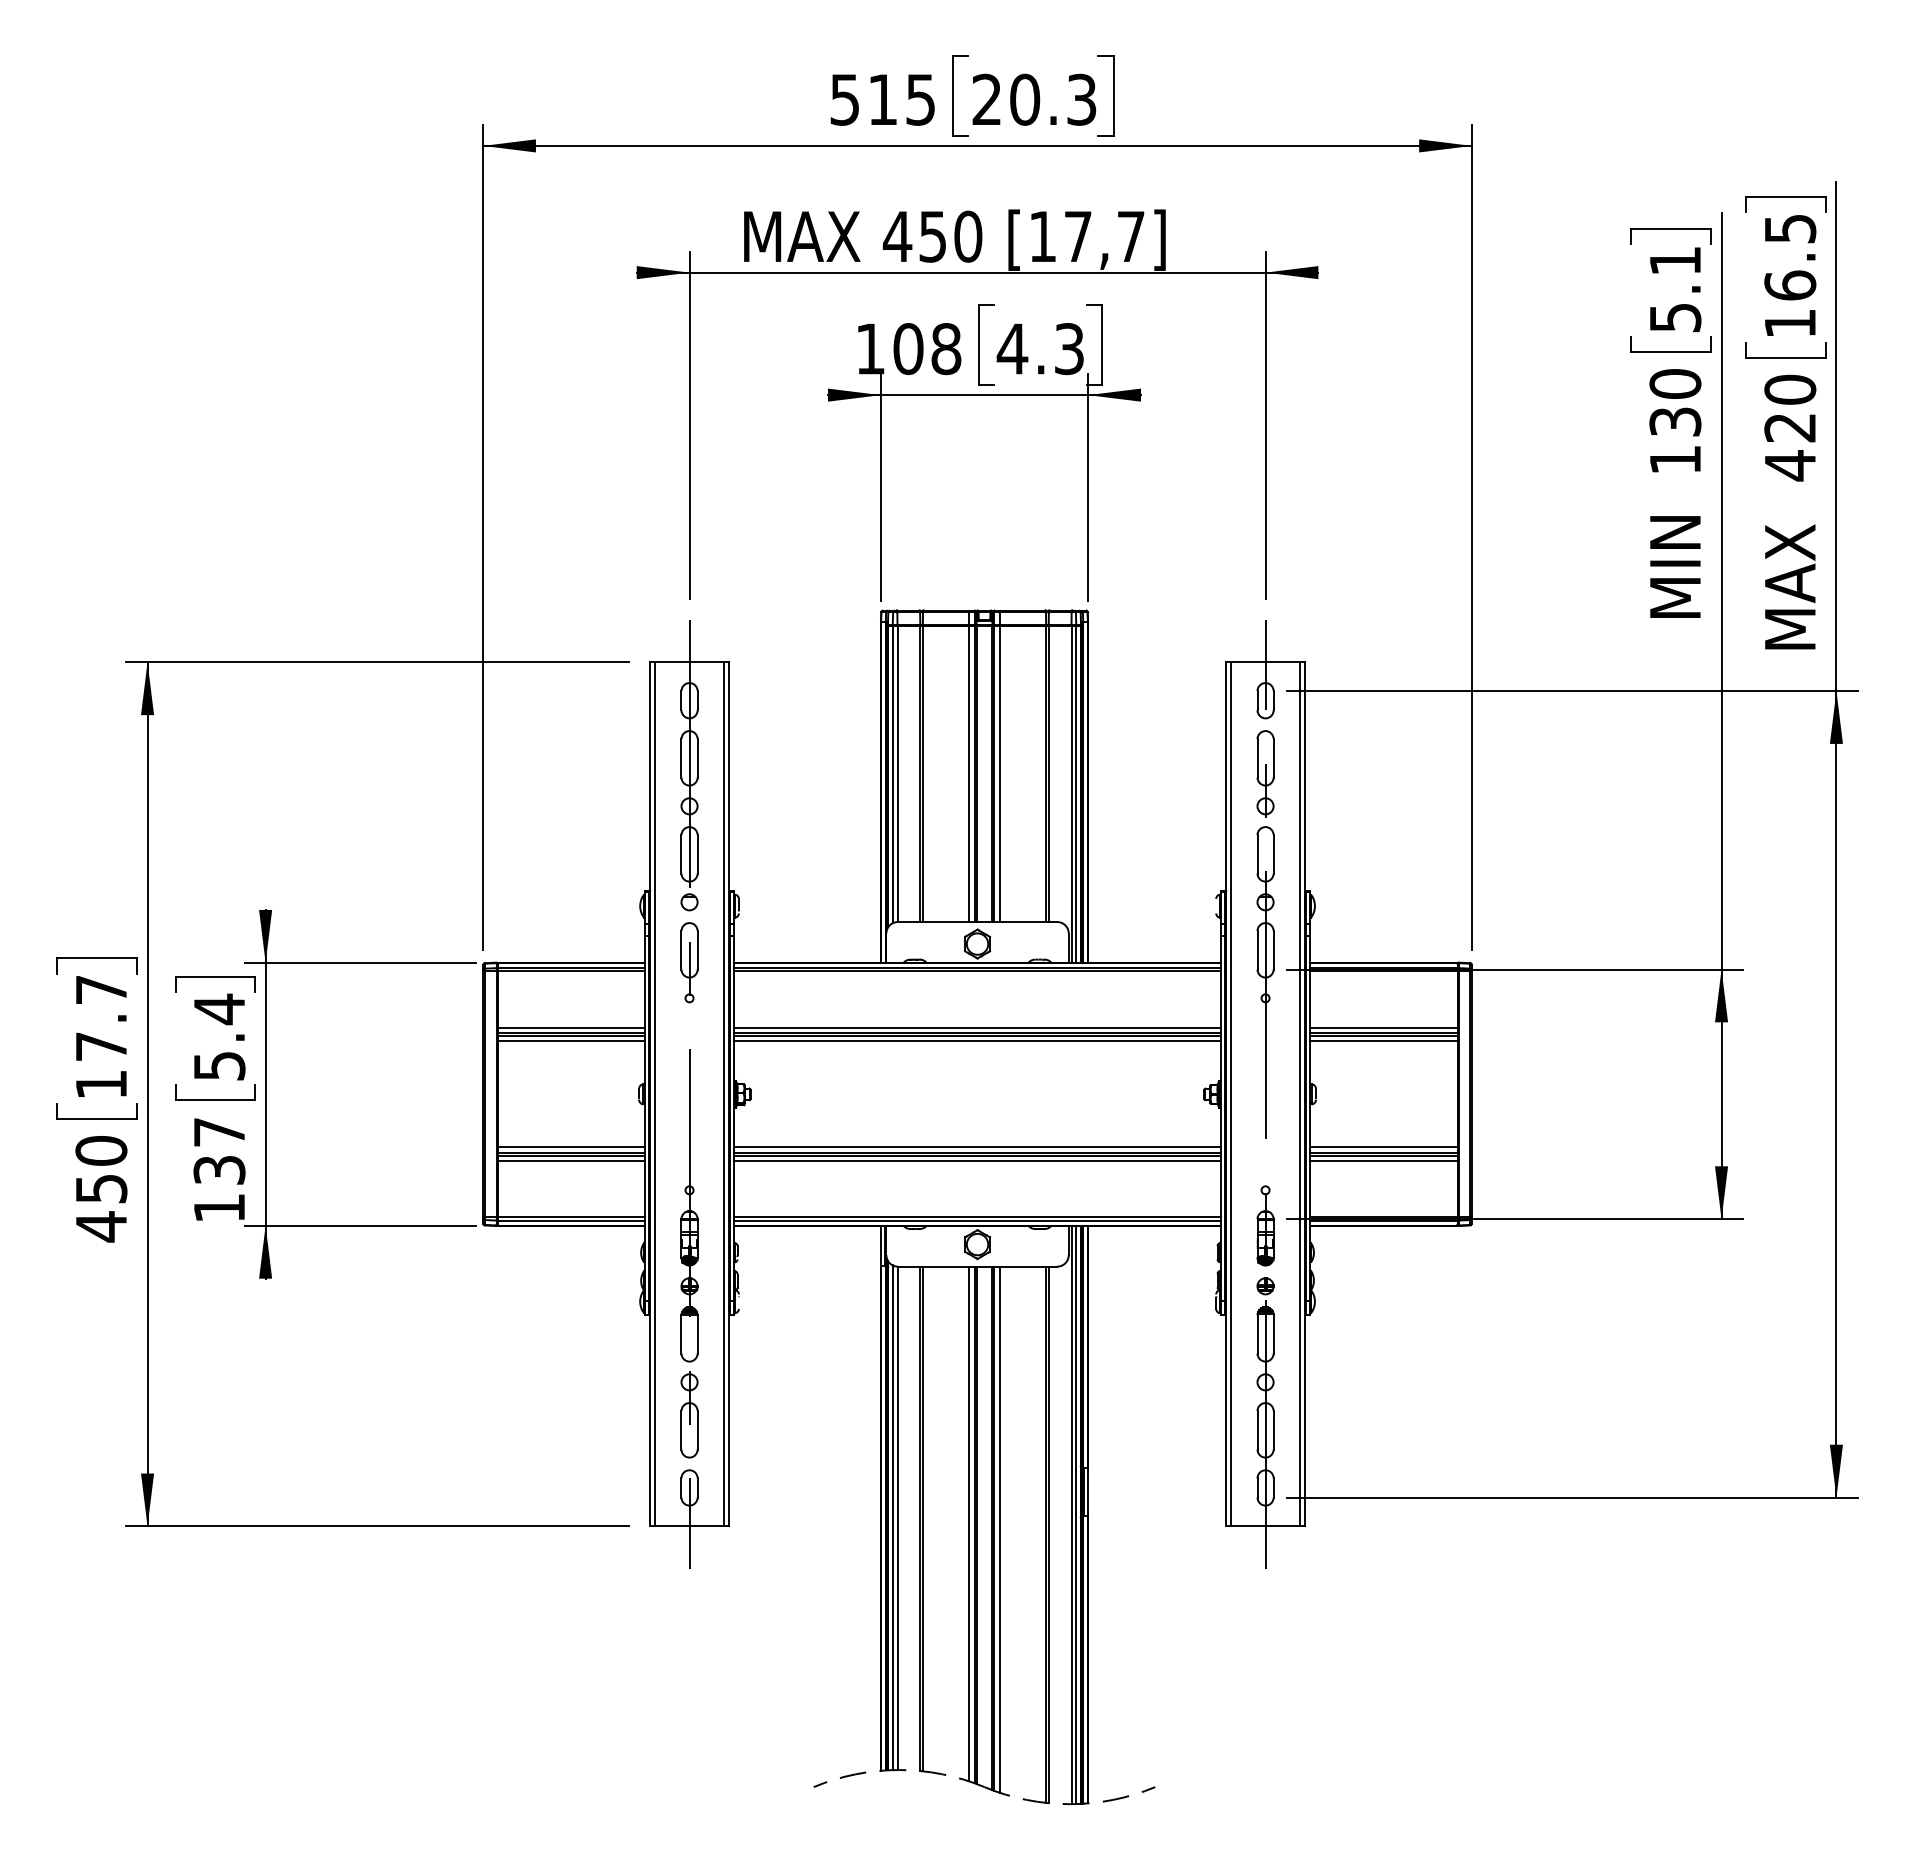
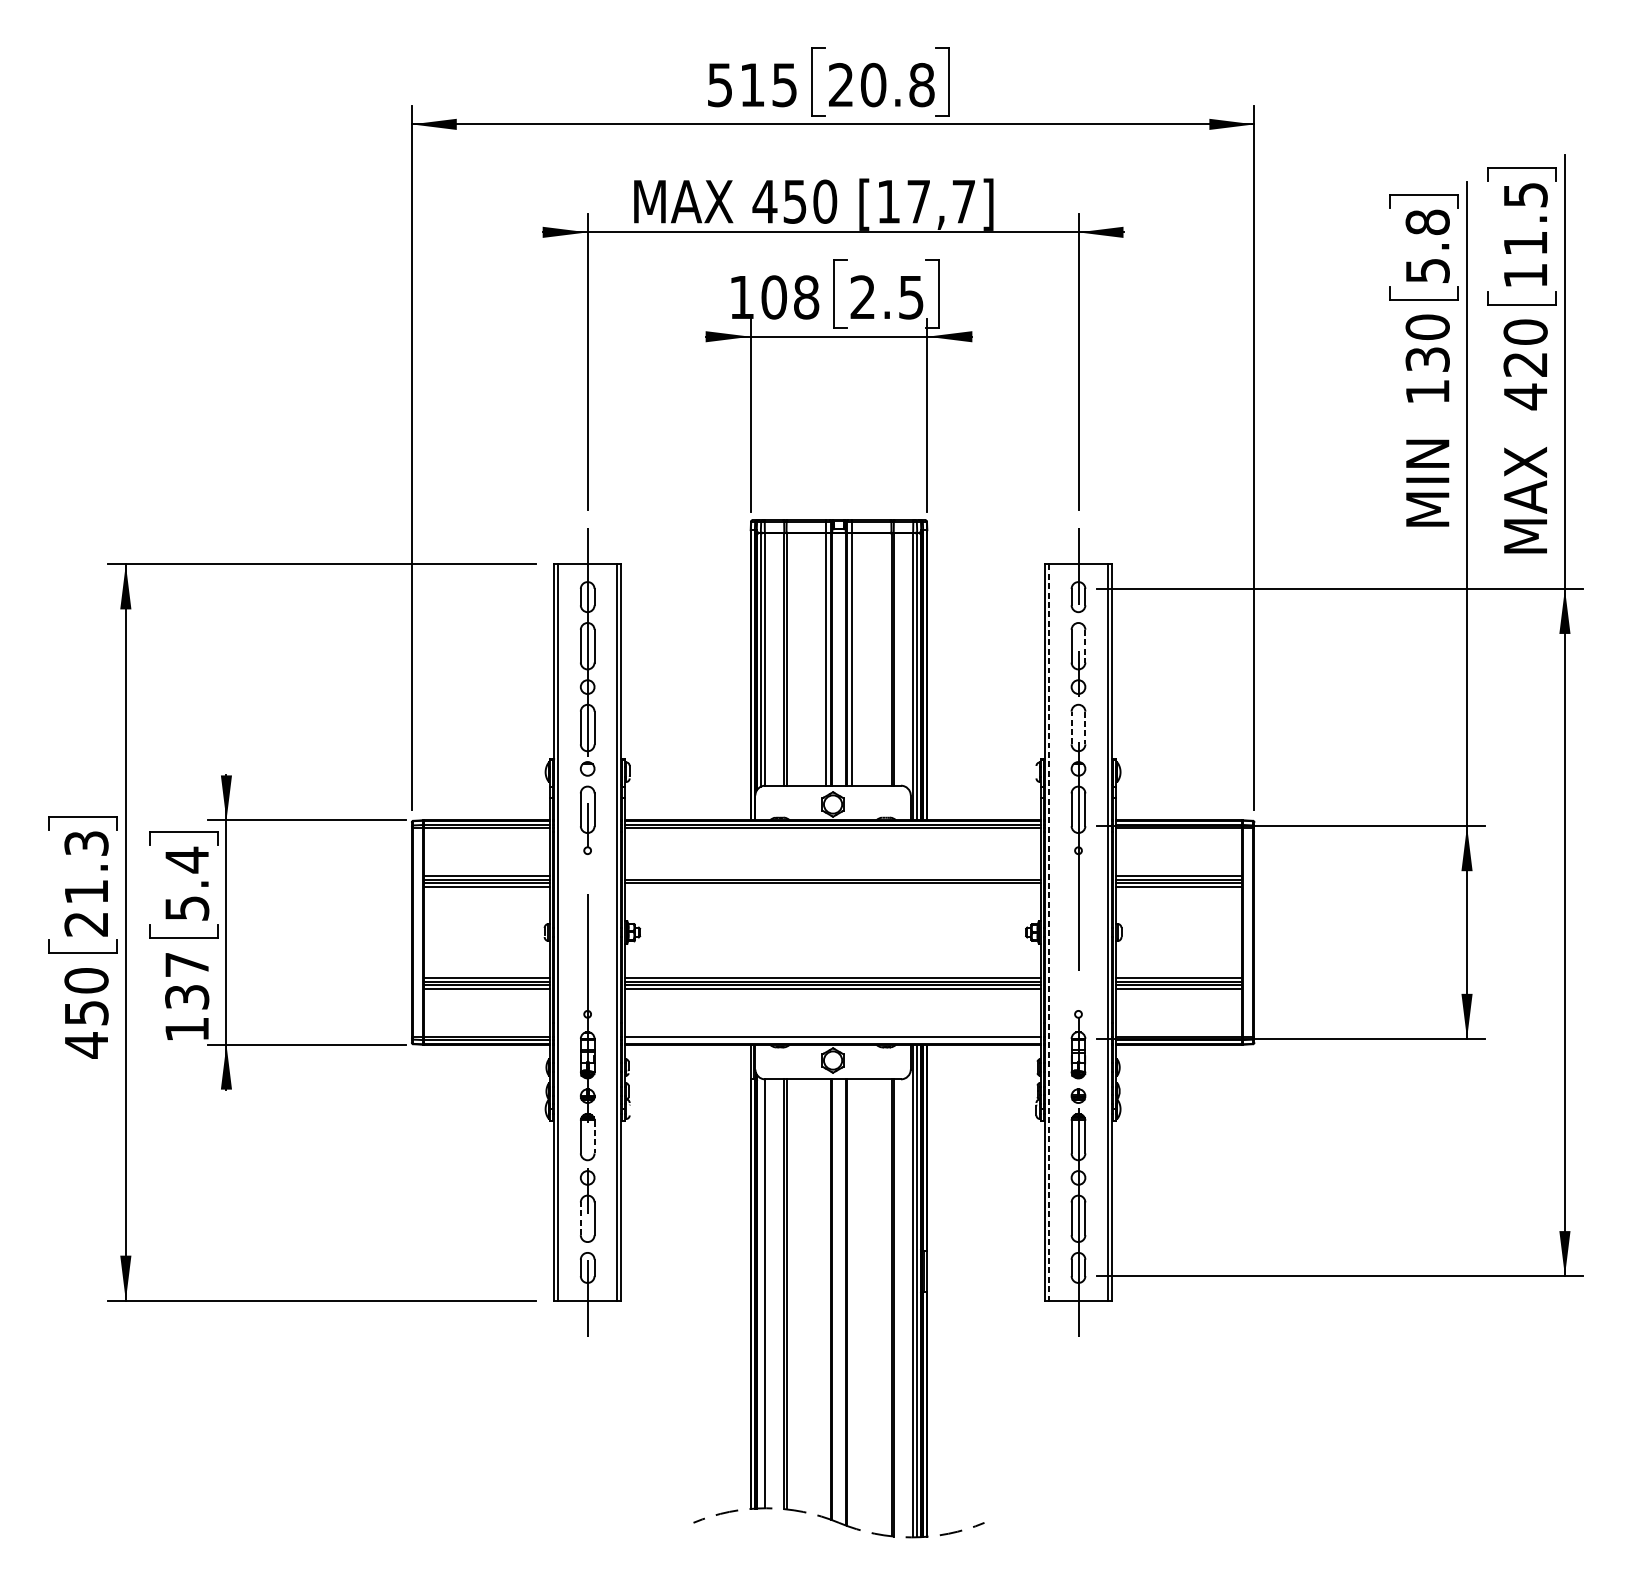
text: (1081, 99) -> (921, 84), 20.3 -> 20.8
text: (1675, 260) -> (1427, 222), 5.1 -> 5.8
text: (1790, 285) -> (1525, 243), 16.5 -> 11.5
text: (1039, 348) -> (885, 297), 4.3 -> 2.5
line: (1273, 758) -> (1085, 646), solid -> dashed
line: (1257, 853) -> (1071, 727), solid -> dashed
line: (1273, 854) -> (1085, 728), solid -> dashed
line: (977, 1027) -> (833, 875), removed
text: (101, 1037) -> (86, 884), 17.7 -> 21.3
line: (977, 1041) -> (833, 887), removed
line: (1230, 1094) -> (1048, 932), solid -> dashed
line: (977, 1220) -> (833, 1040), removed
line: (697, 1334) -> (594, 1137), solid -> dashed
line: (681, 1429) -> (580, 1218), solid -> dashed
line: (892, 1517) -> (760, 1293), removed
line: (968, 1523) -> (825, 1298), removed
line: (1000, 1529) -> (852, 1303), removed

